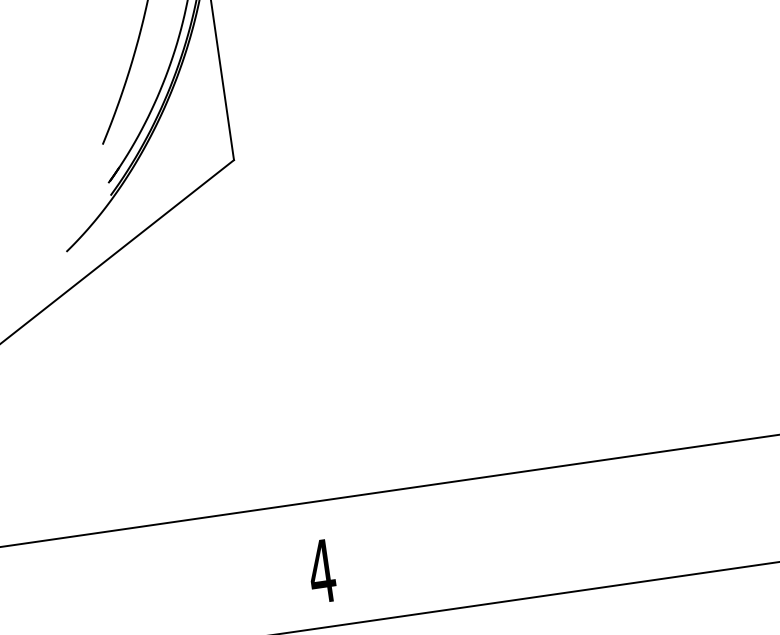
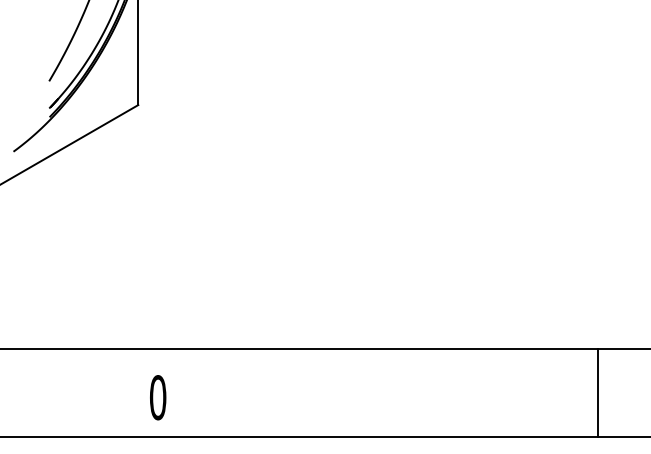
text: (321, 571) -> (157, 397), 4 -> 0

